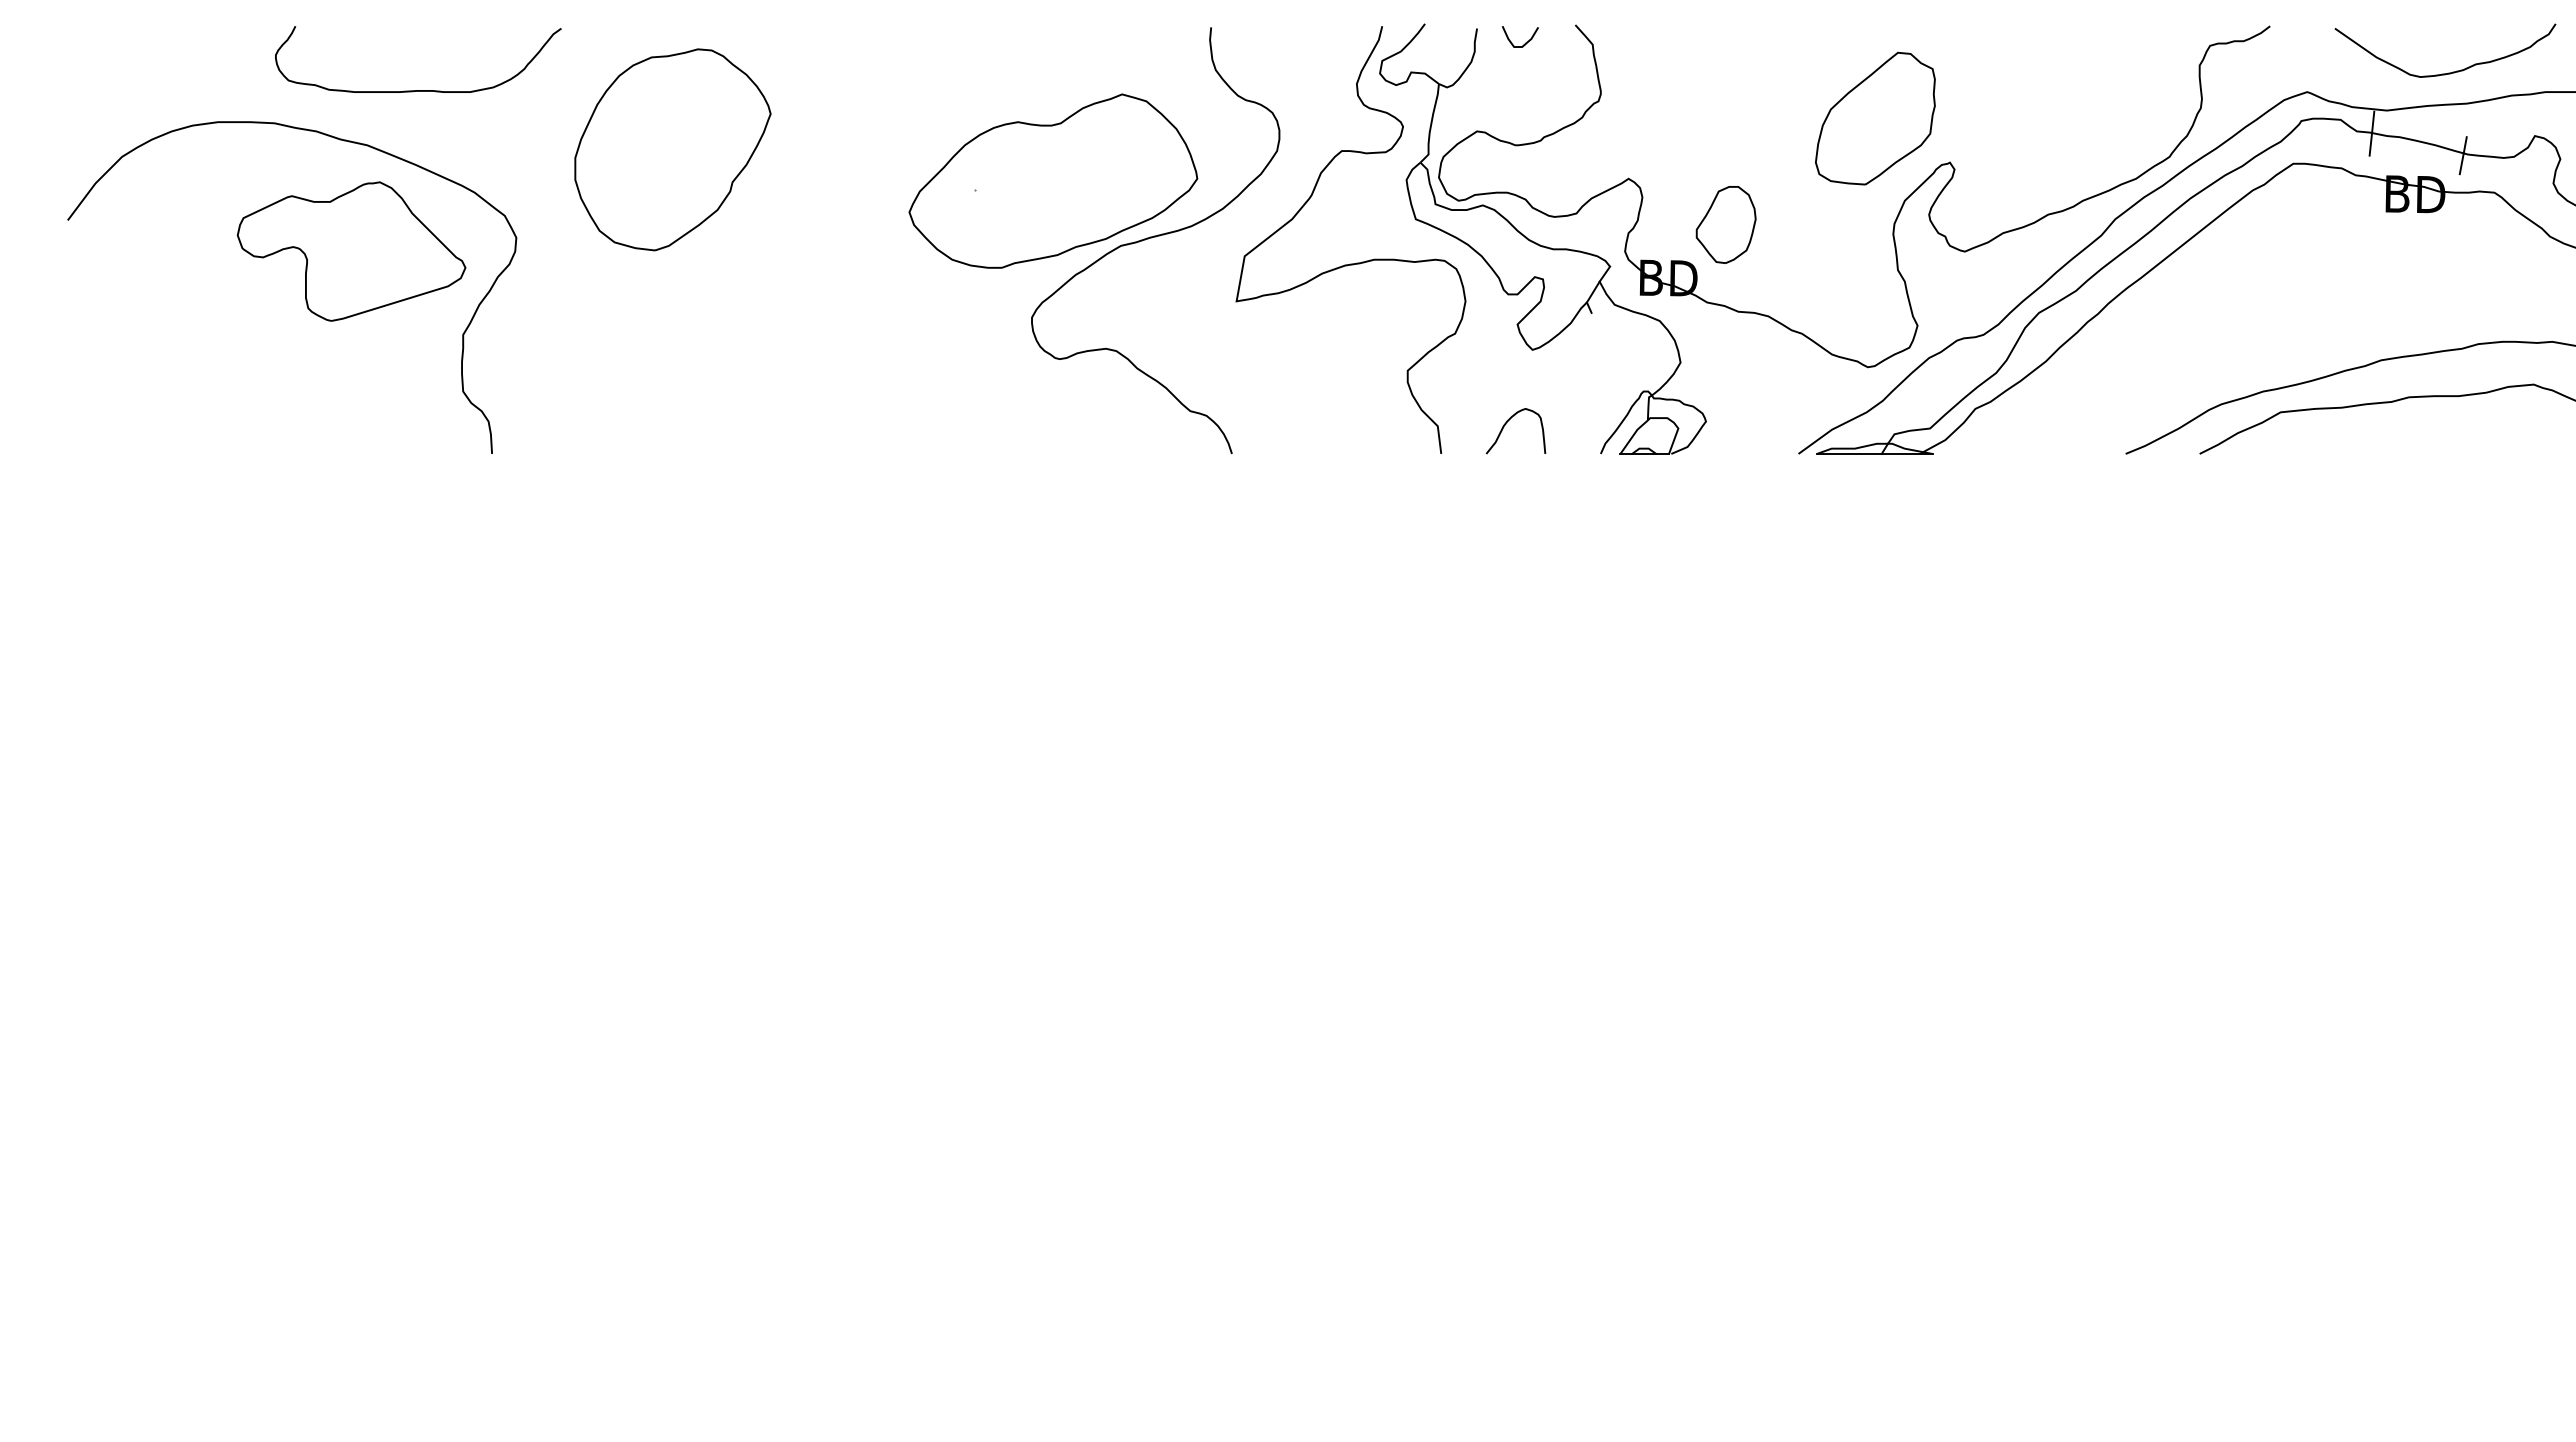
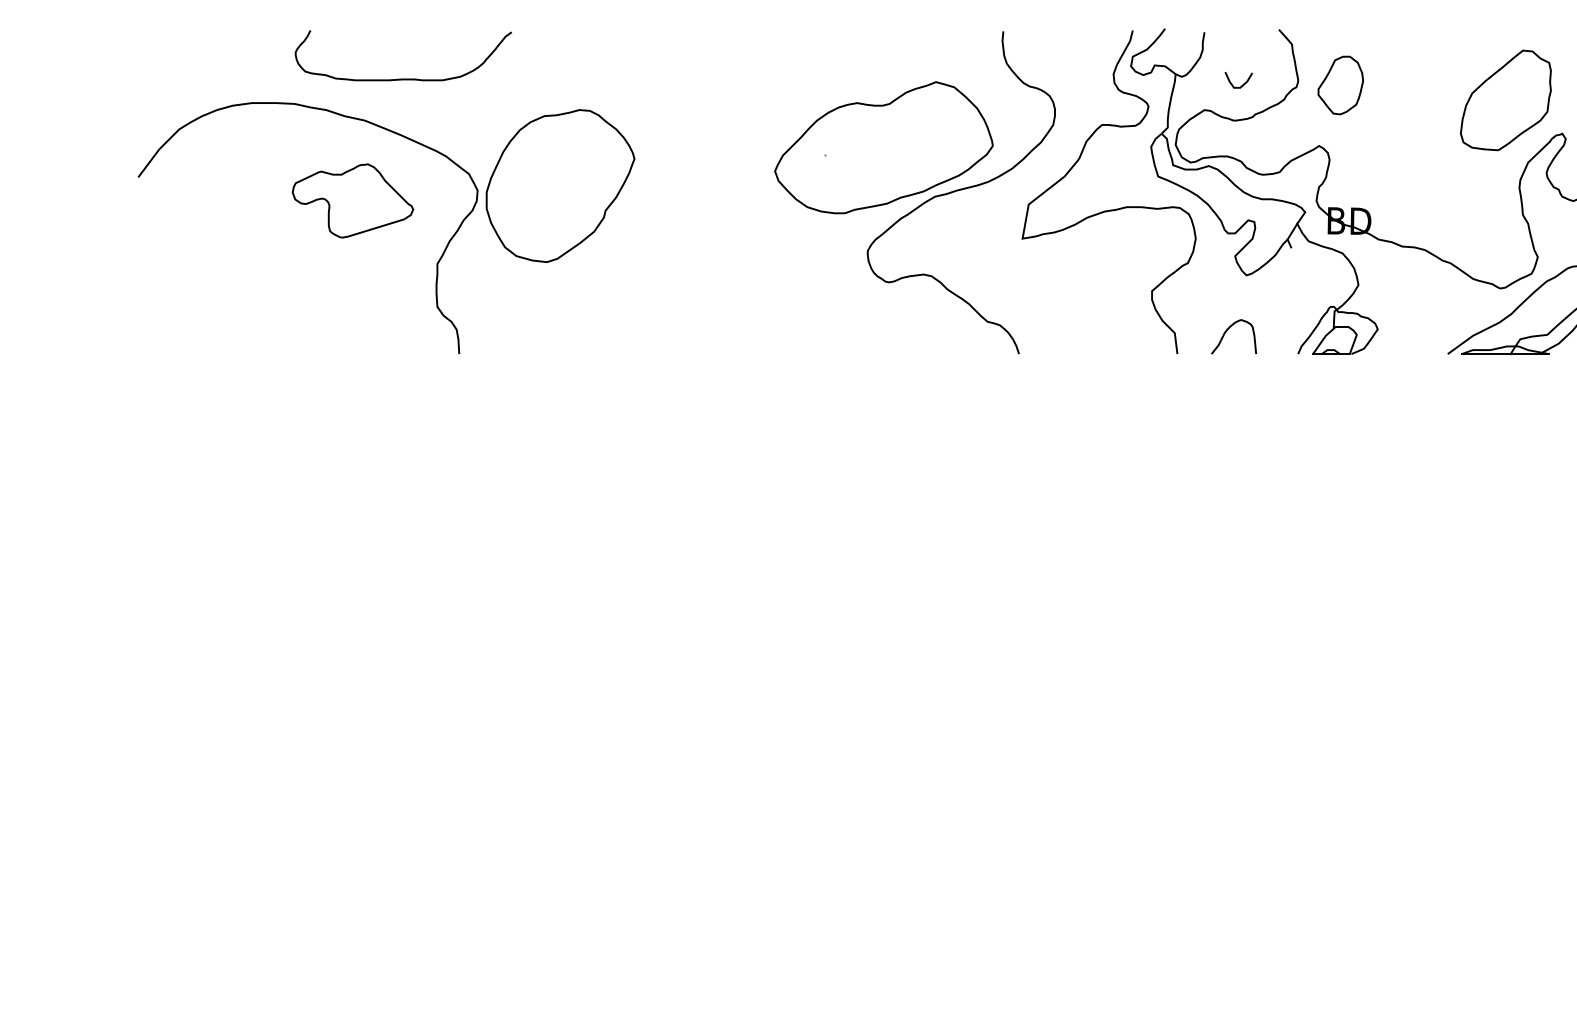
curve: (1526, 41) -> (1243, 83), moved
part: (672, 149) -> (560, 185), moved
part: (1725, 224) -> (1340, 85), moved
part: (351, 251) -> (352, 200), size x0.7

